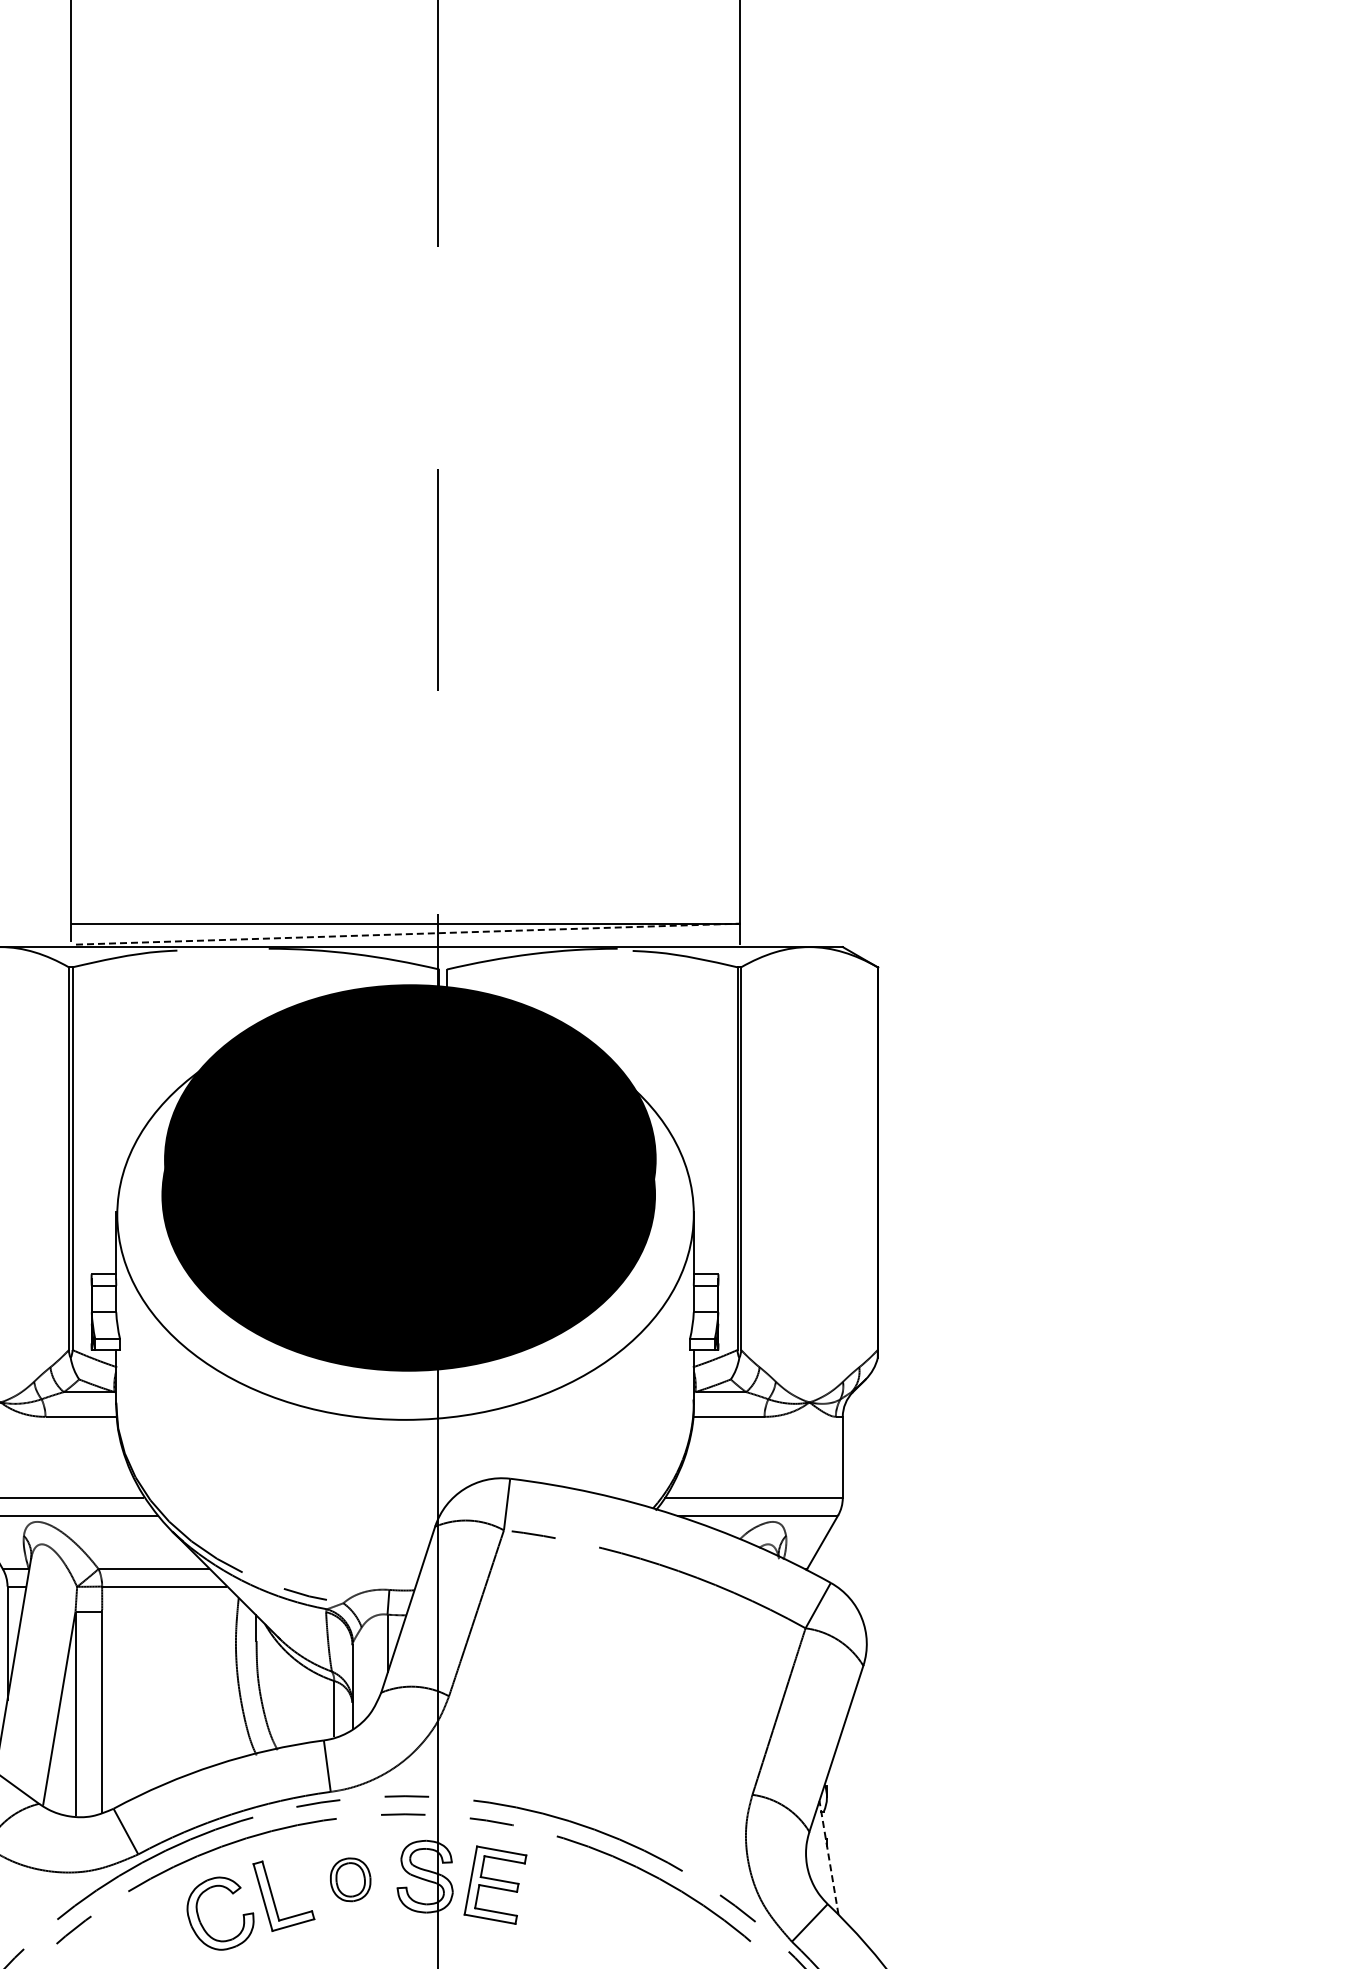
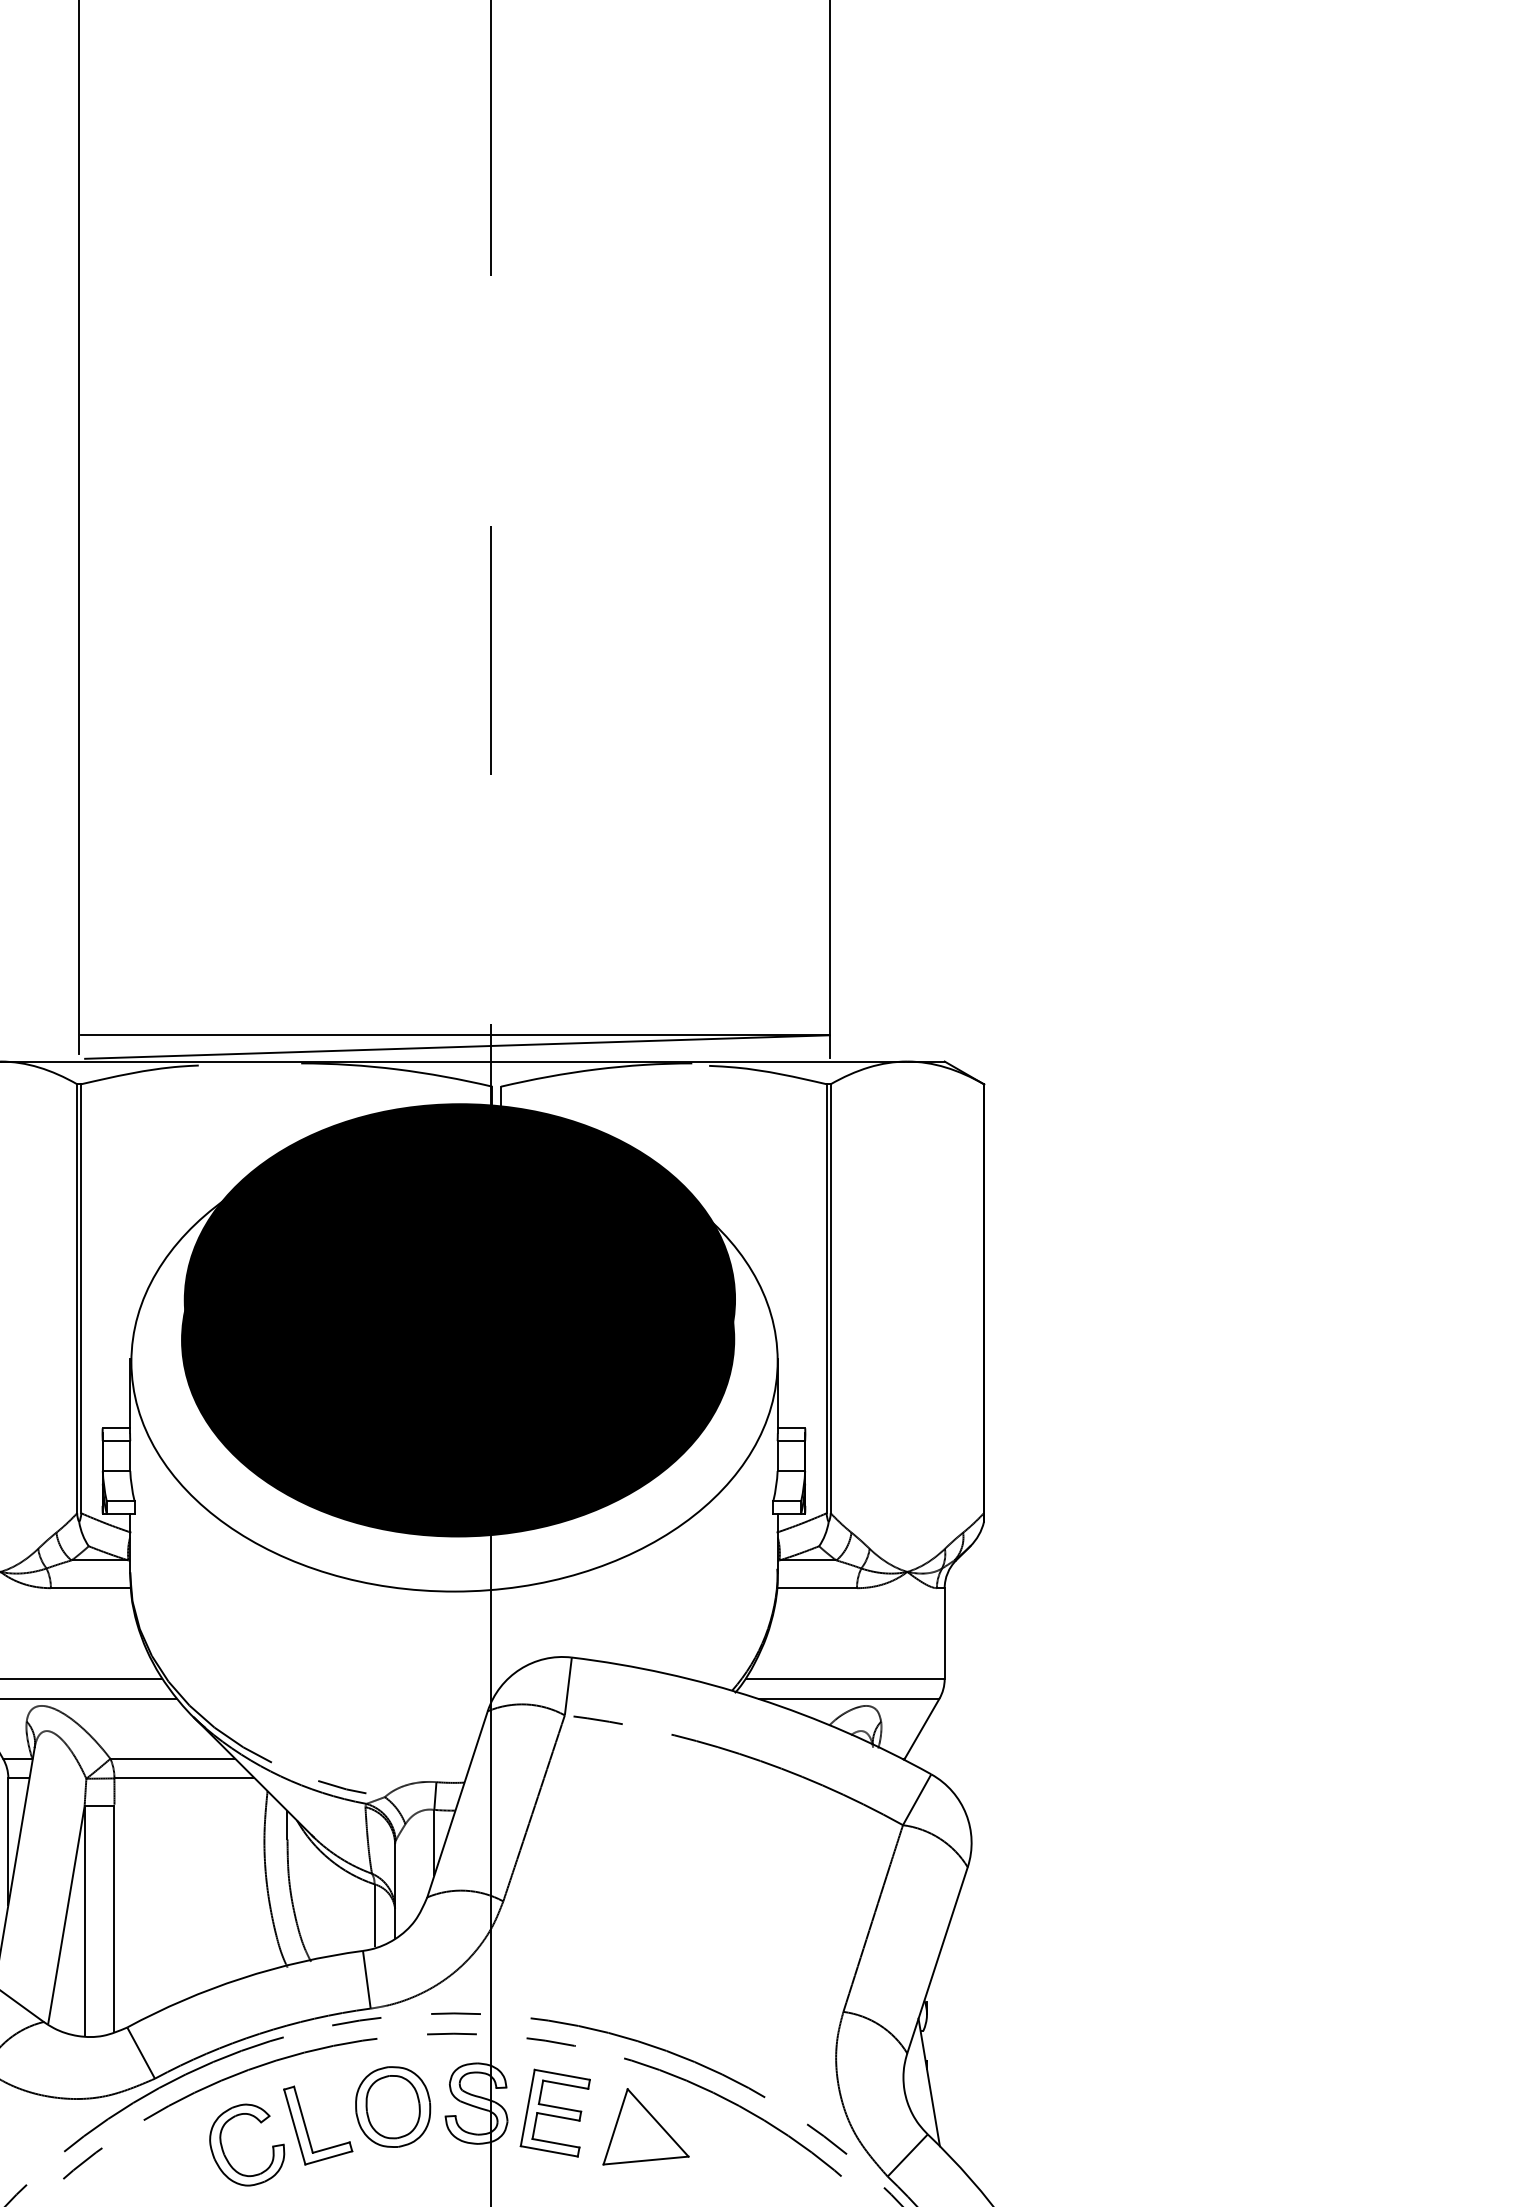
line: (408, 934) -> (457, 1047), dashed -> solid
line: (828, 1857) -> (928, 2082), dashed -> solid
part: (350, 1879) -> (392, 2106), size x1.67
part: (576, 1896) -> (646, 2125), added

